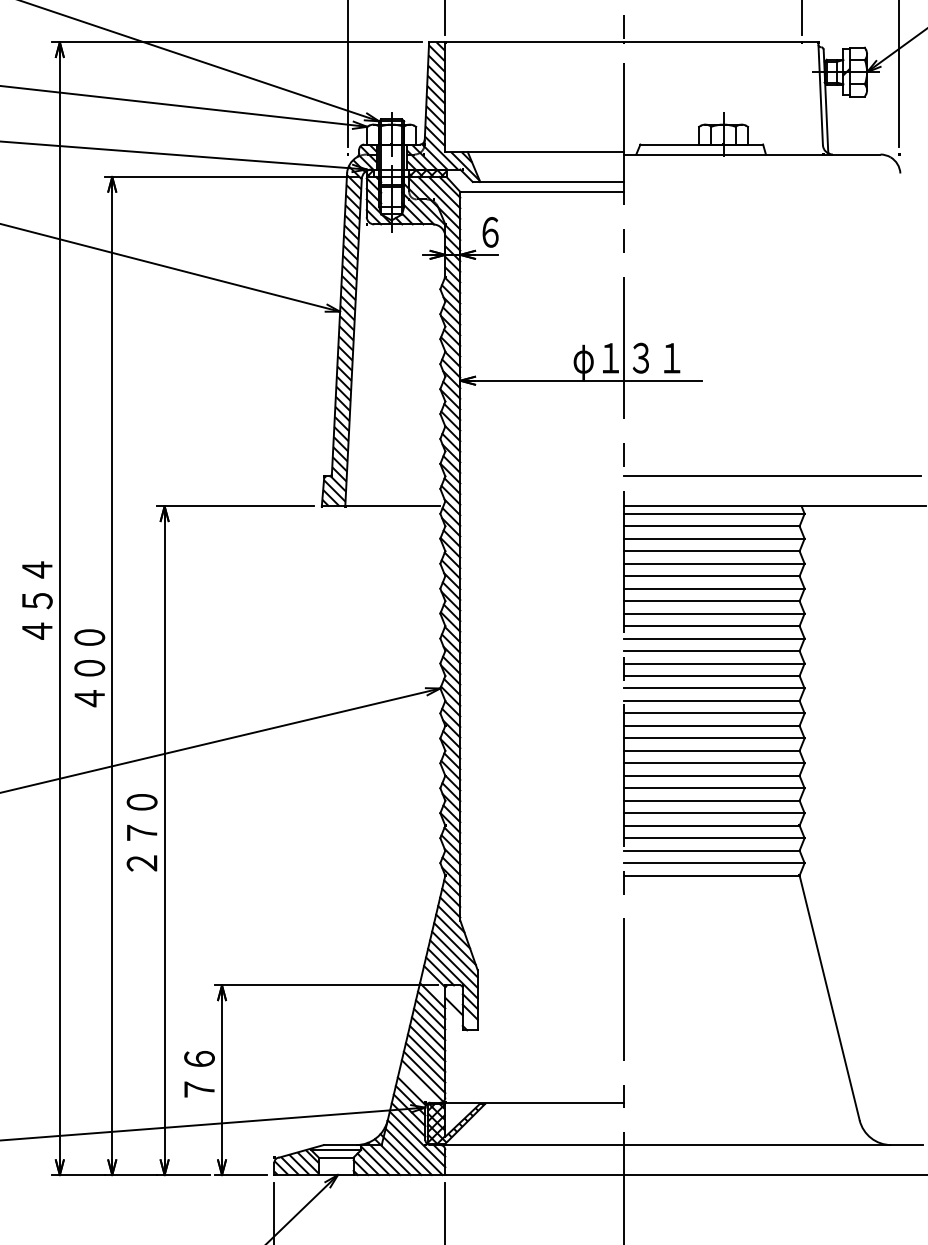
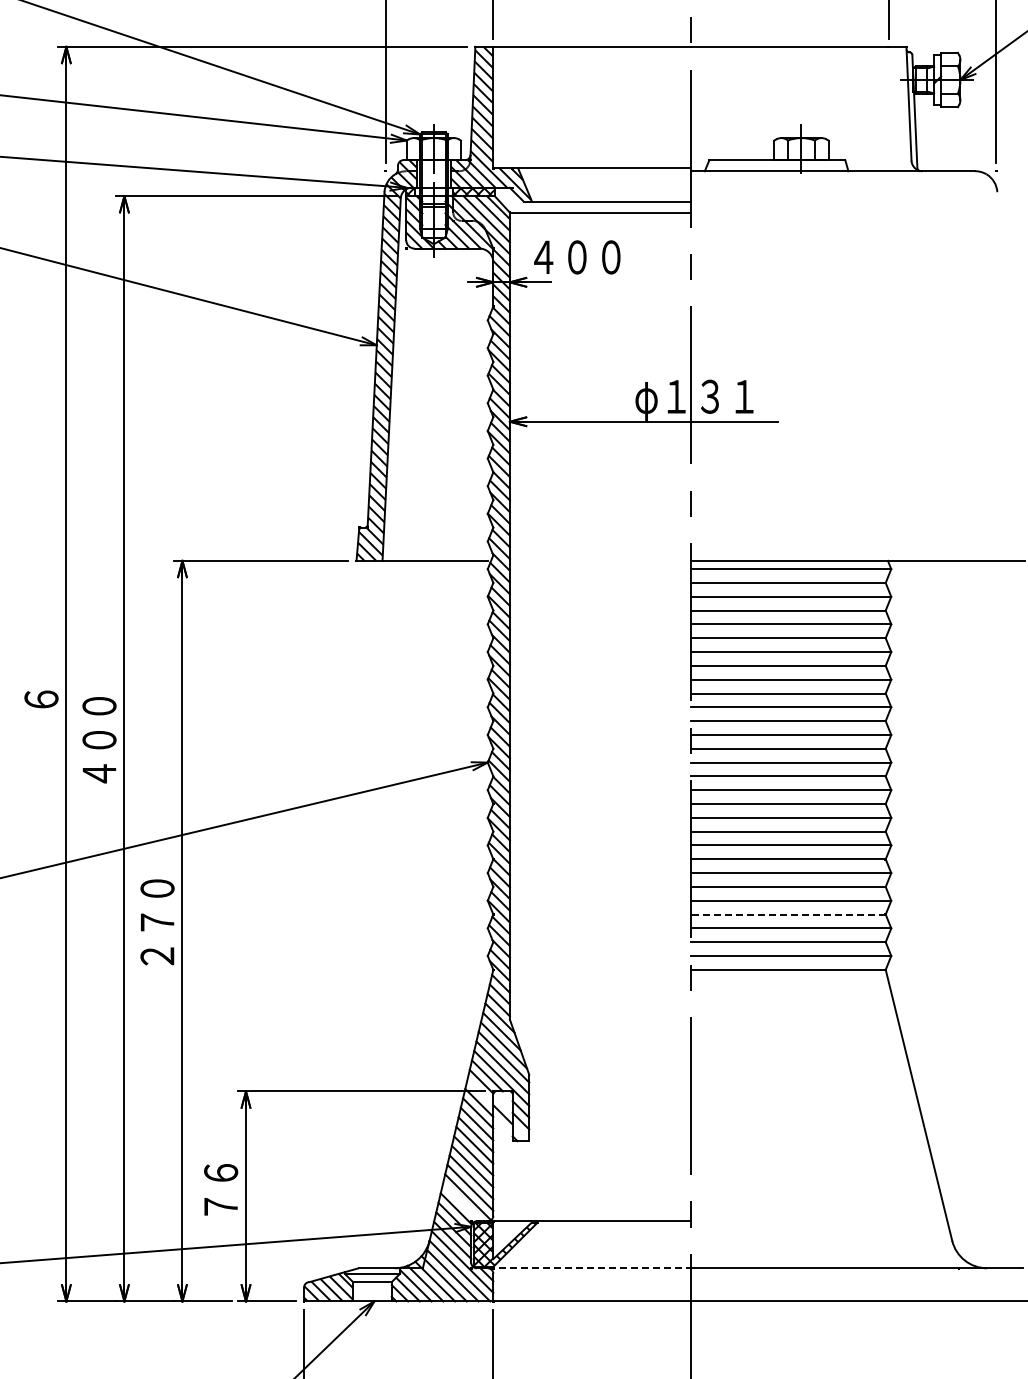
text: (521, 232) -> (577, 257), ６ -> ４００
line: (771, 476) -> (854, 527), removed
text: (37, 599) -> (41, 664), ４５４ -> ６
line: (710, 825) -> (787, 914), solid -> dashed
line: (532, 1145) -> (589, 1268), solid -> dashed

